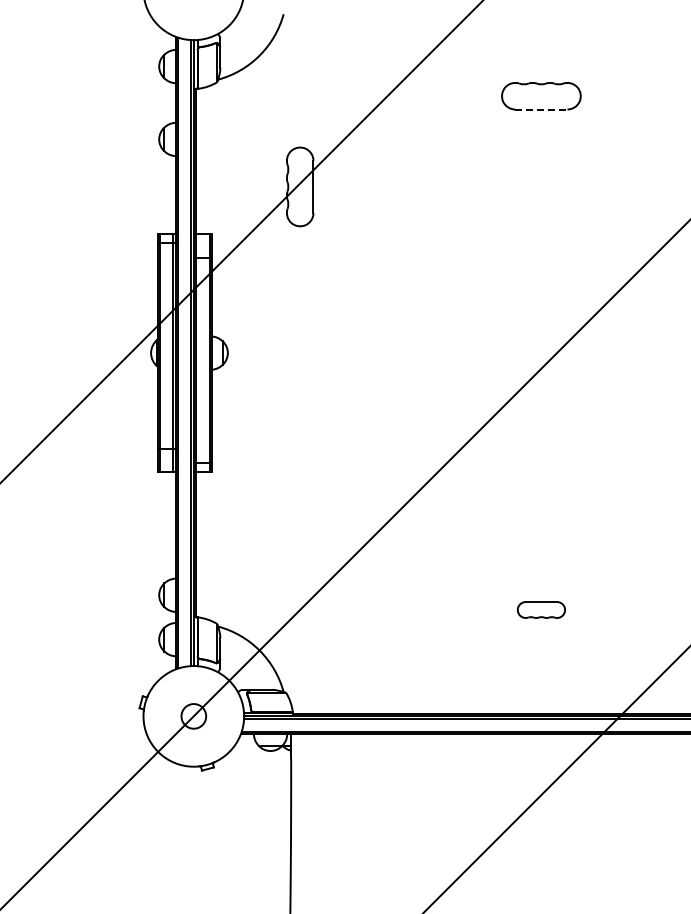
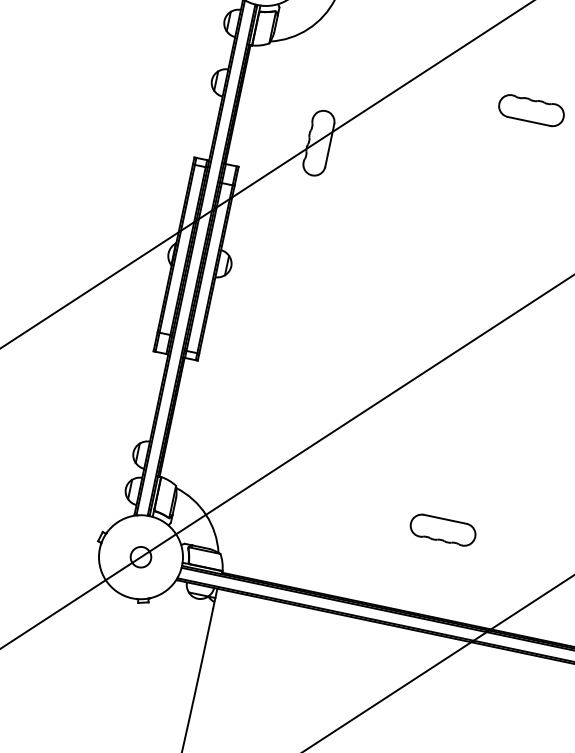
line: (541, 109) -> (529, 121), dashed -> solid
part: (541, 609) -> (443, 529), size x1.67

